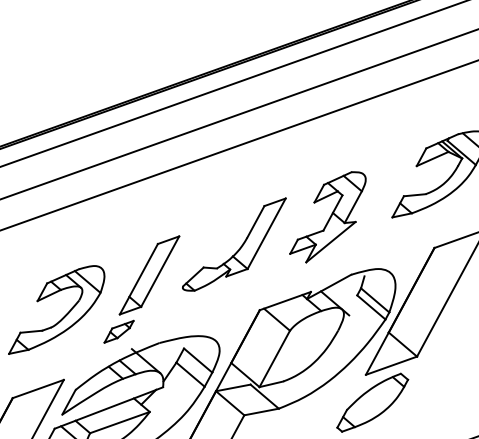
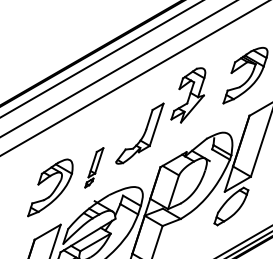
part: (328, 216) -> (188, 95), moved
part: (142, 289) -> (94, 167), size x0.6

